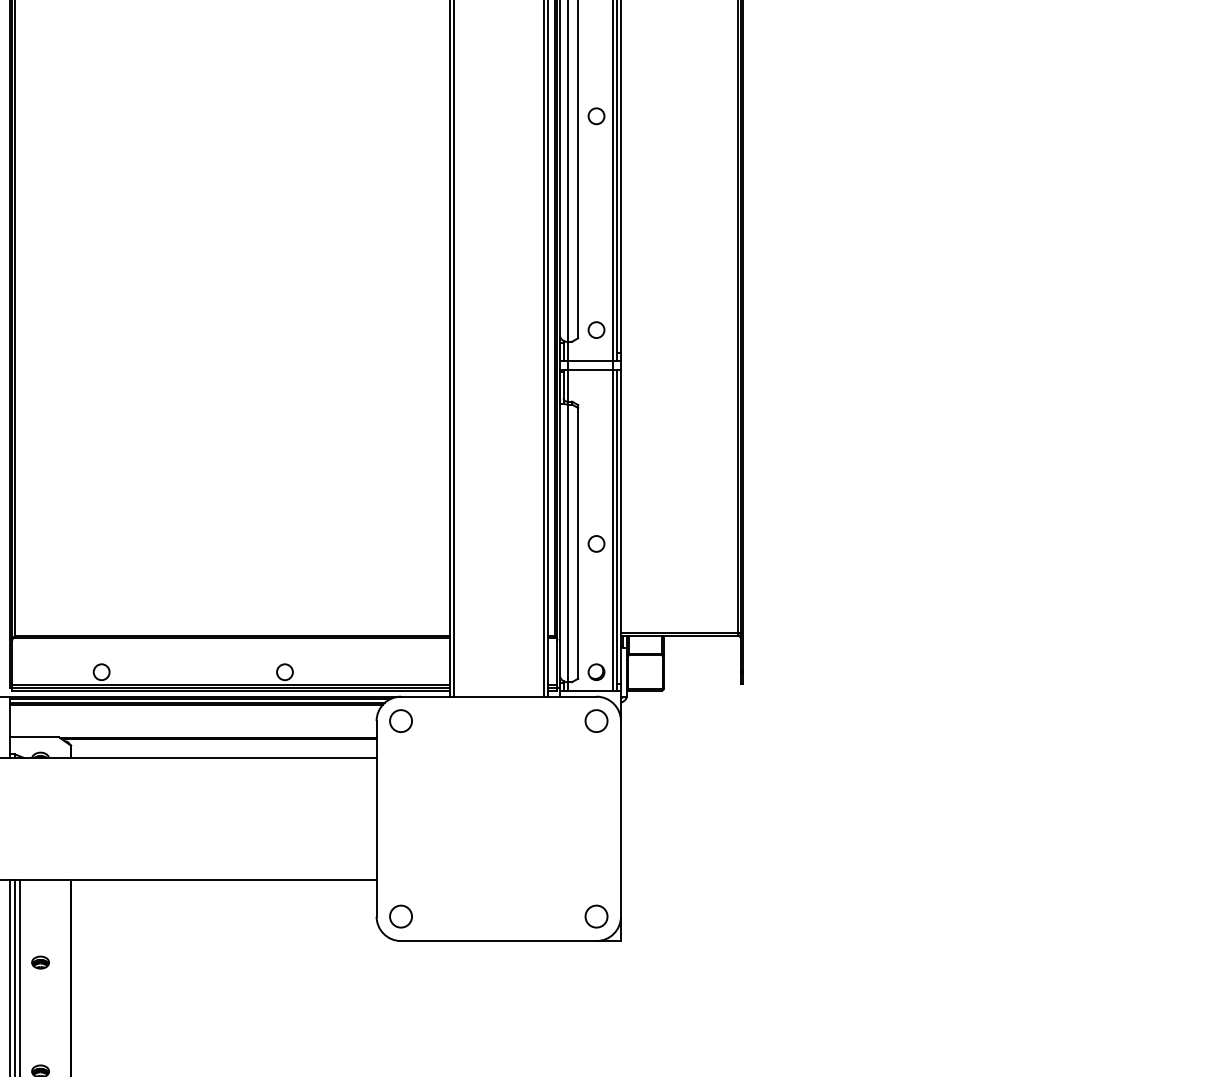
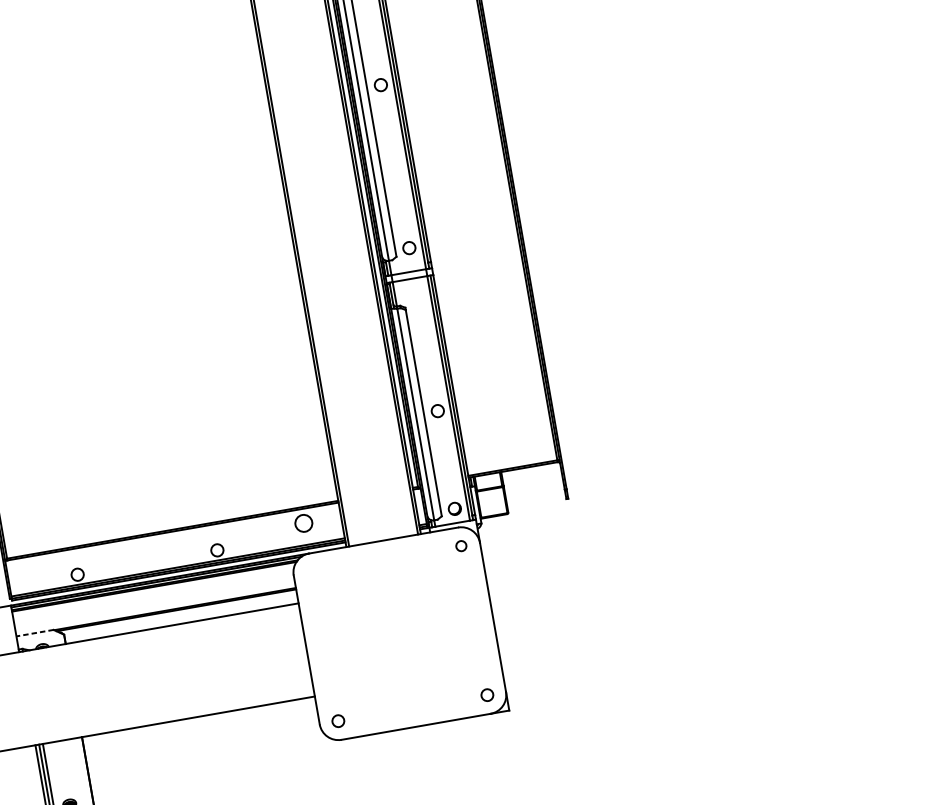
circle: (400, 720) -> (303, 522), moved
circle: (596, 720) -> (461, 545), size x0.6
line: (33, 737) -> (34, 633), solid -> dashed
circle: (400, 916) -> (337, 721), size x0.7
circle: (596, 916) -> (487, 695), size x0.7

